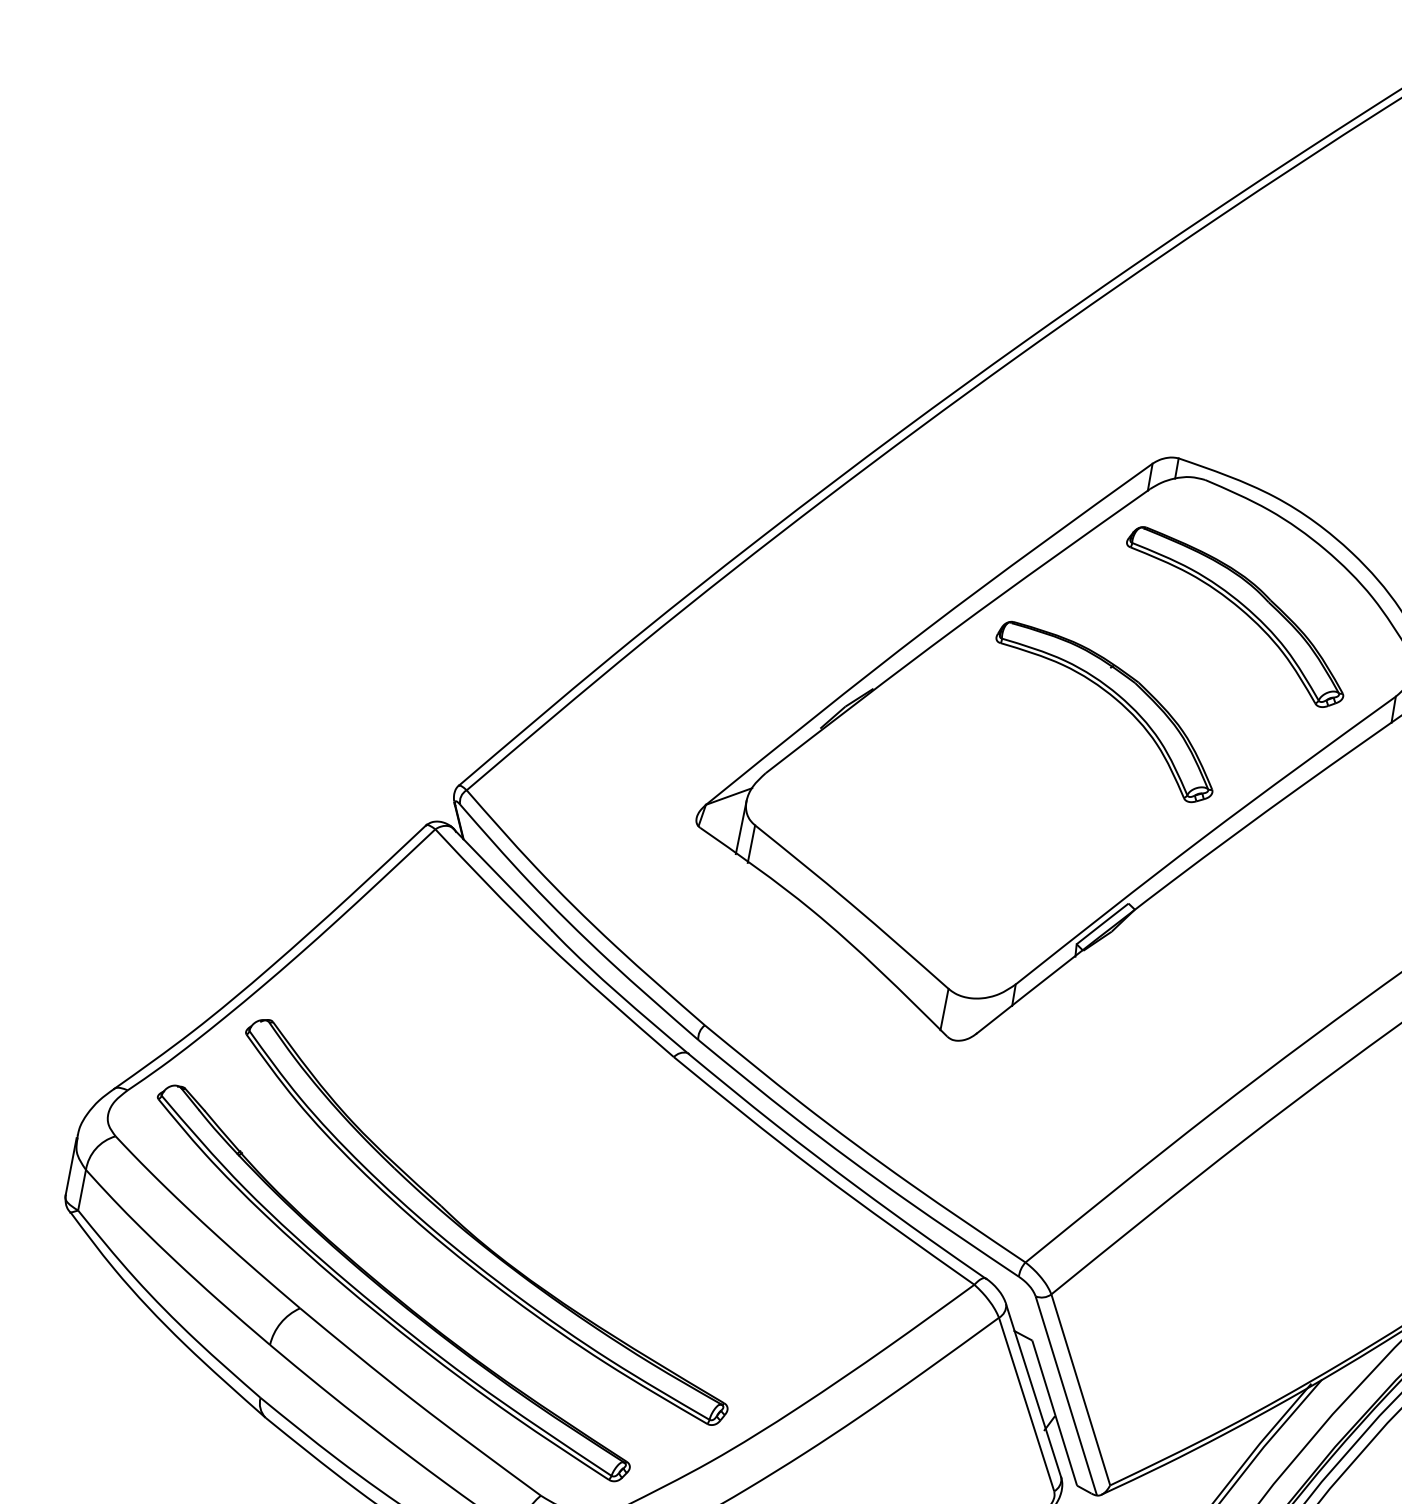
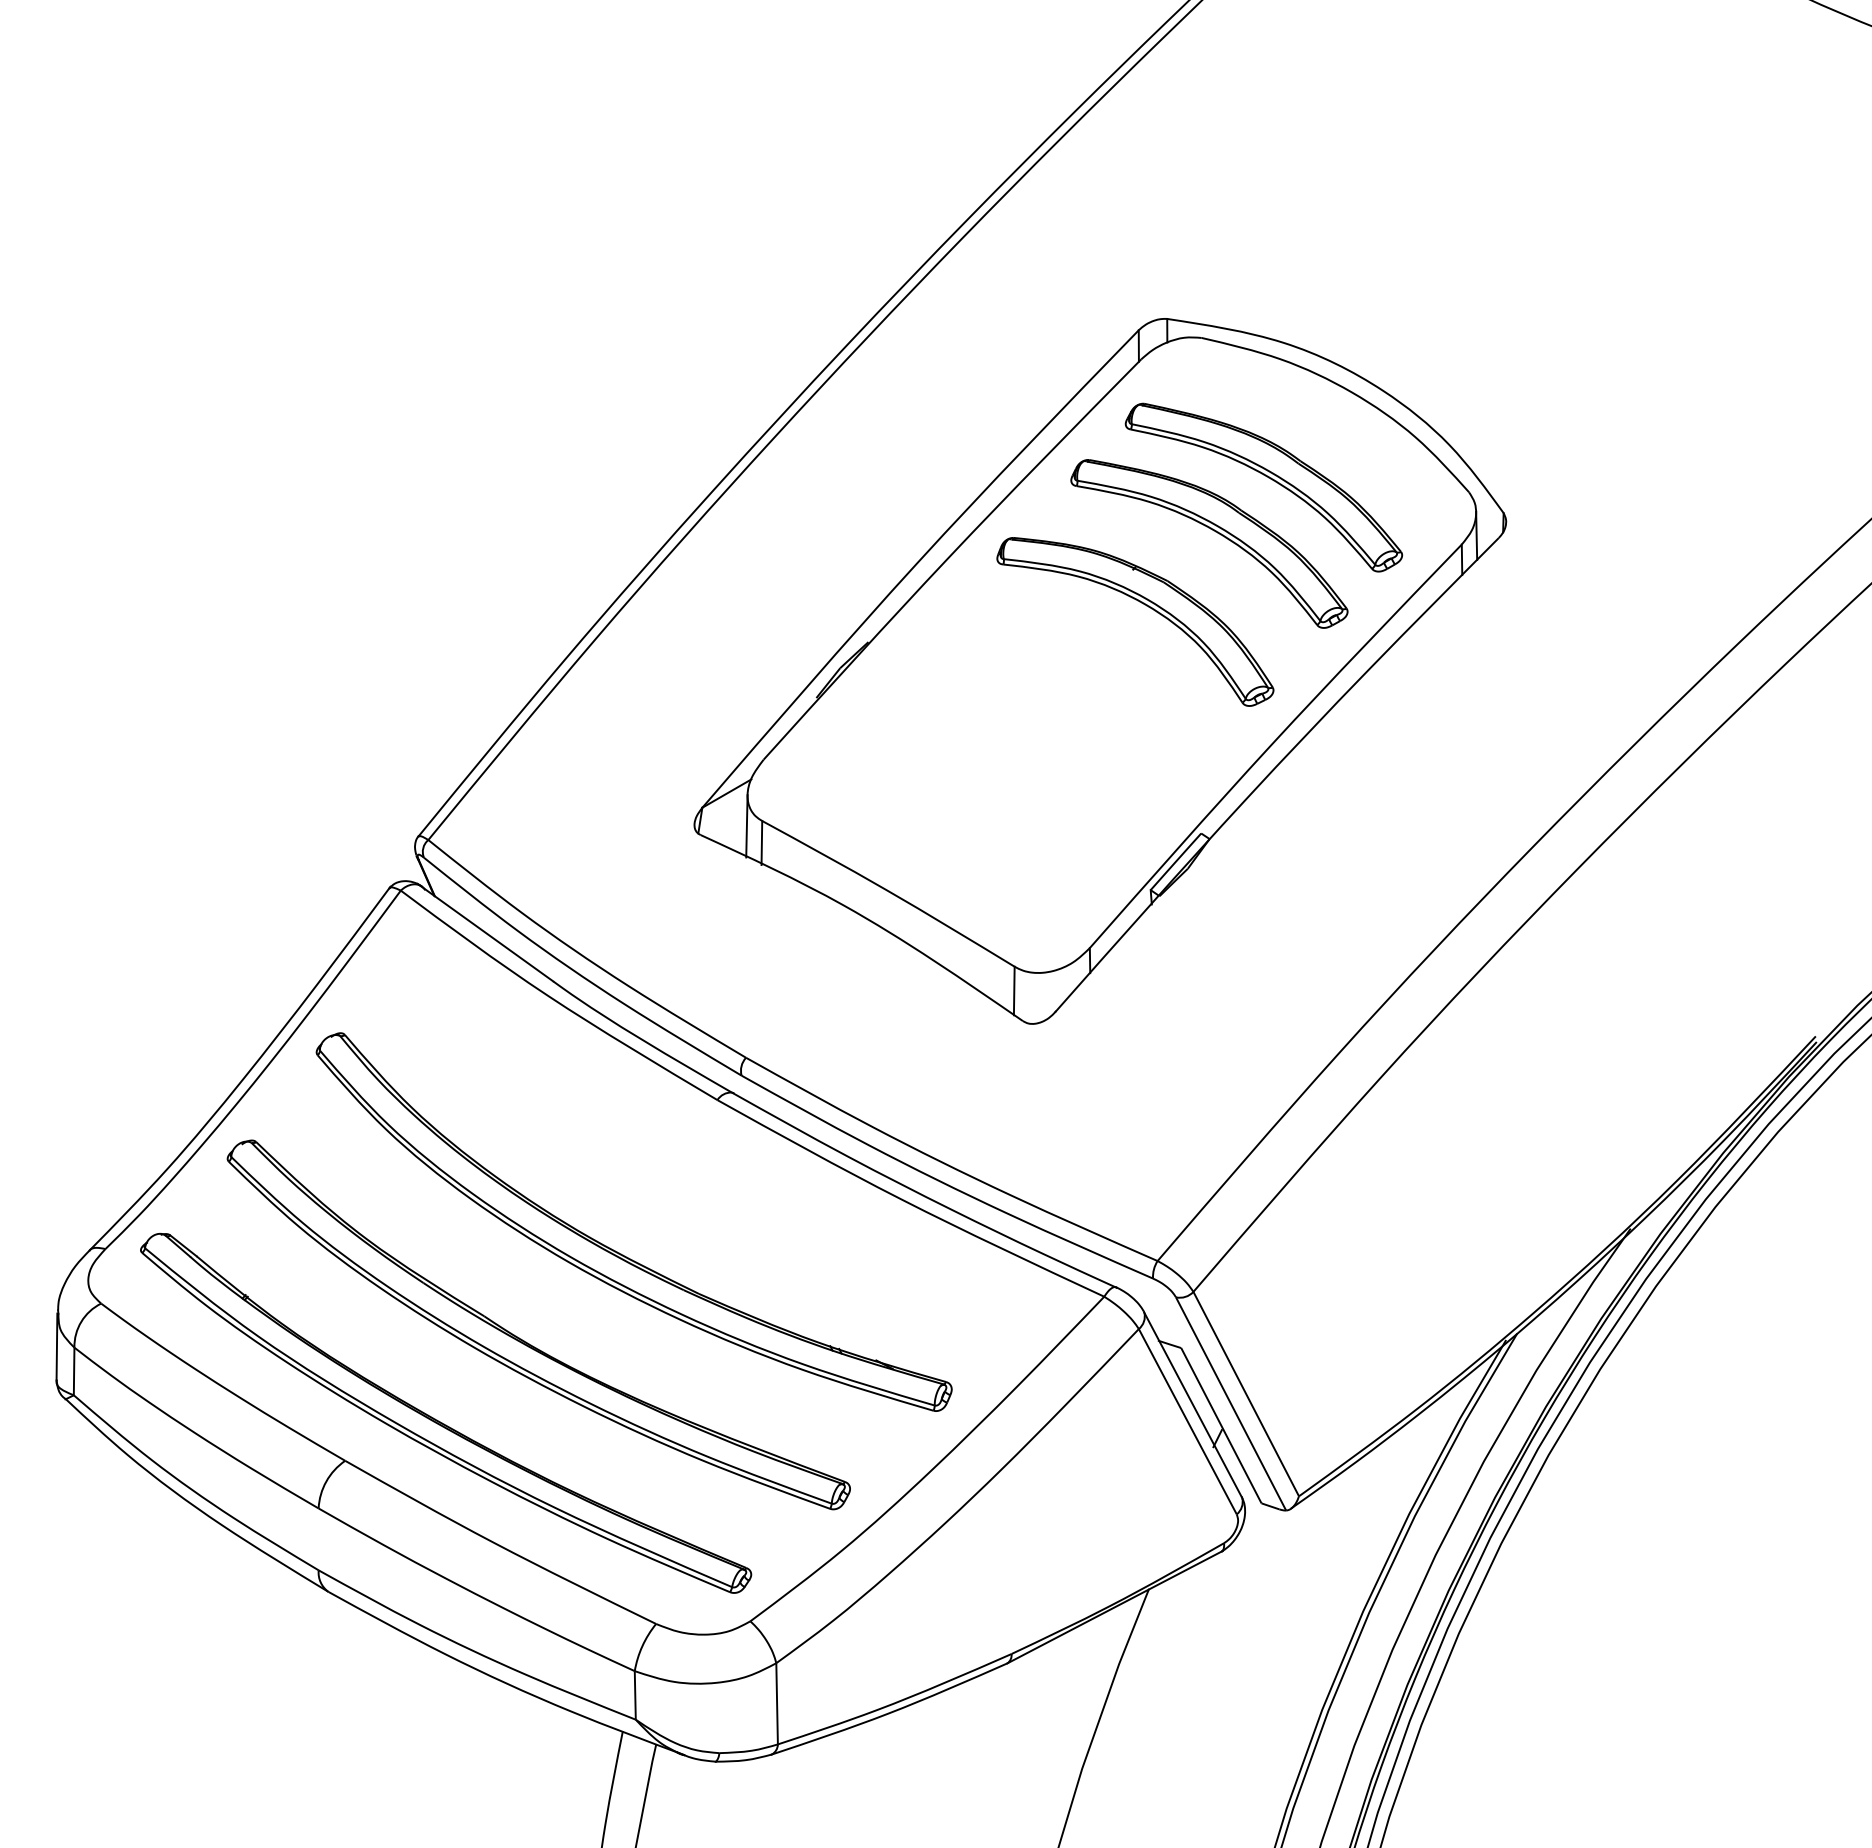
part: (1187, 648) -> (1215, 532), added
part: (565, 1171) -> (617, 1251), added

